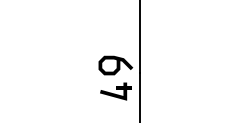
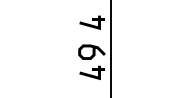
part: (115, 28) -> (91, 22), added

